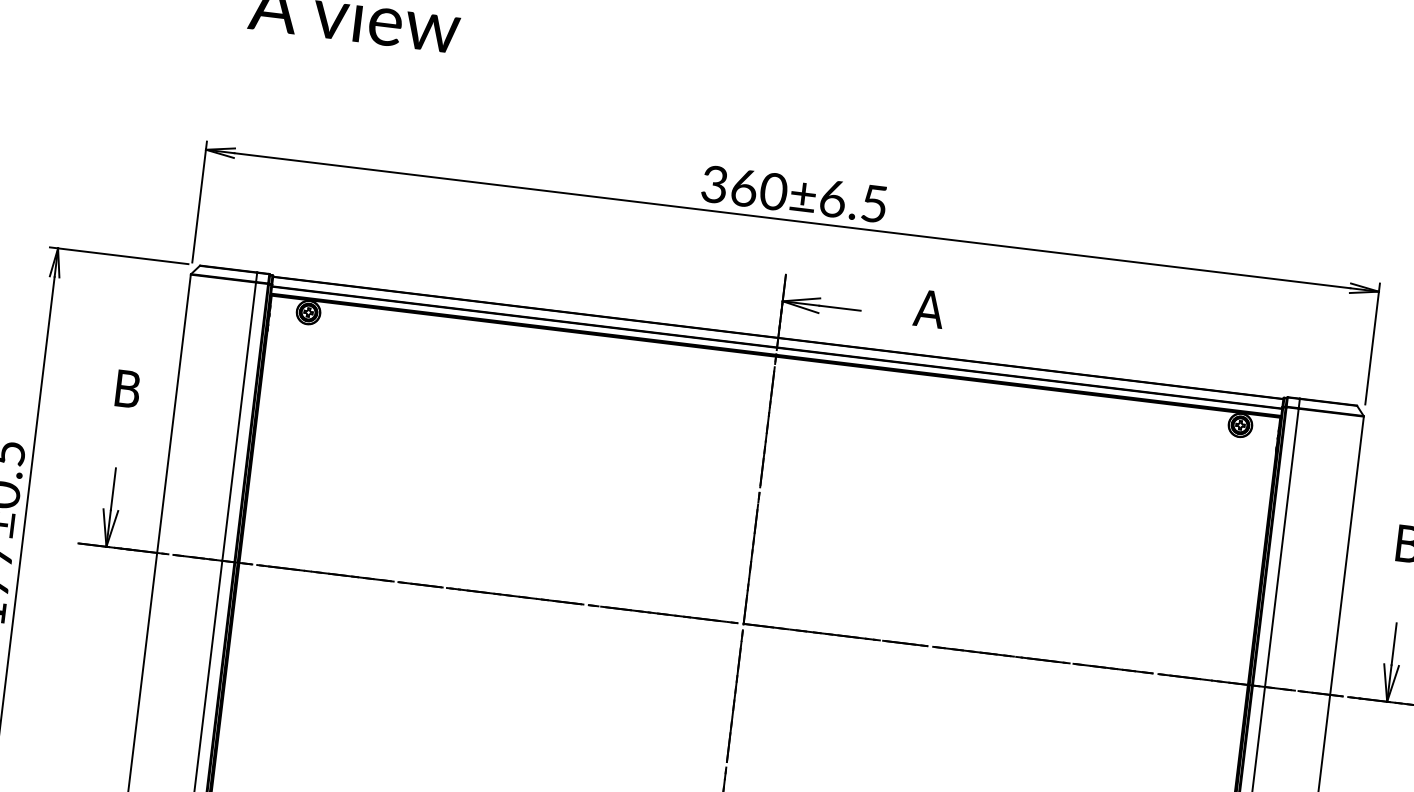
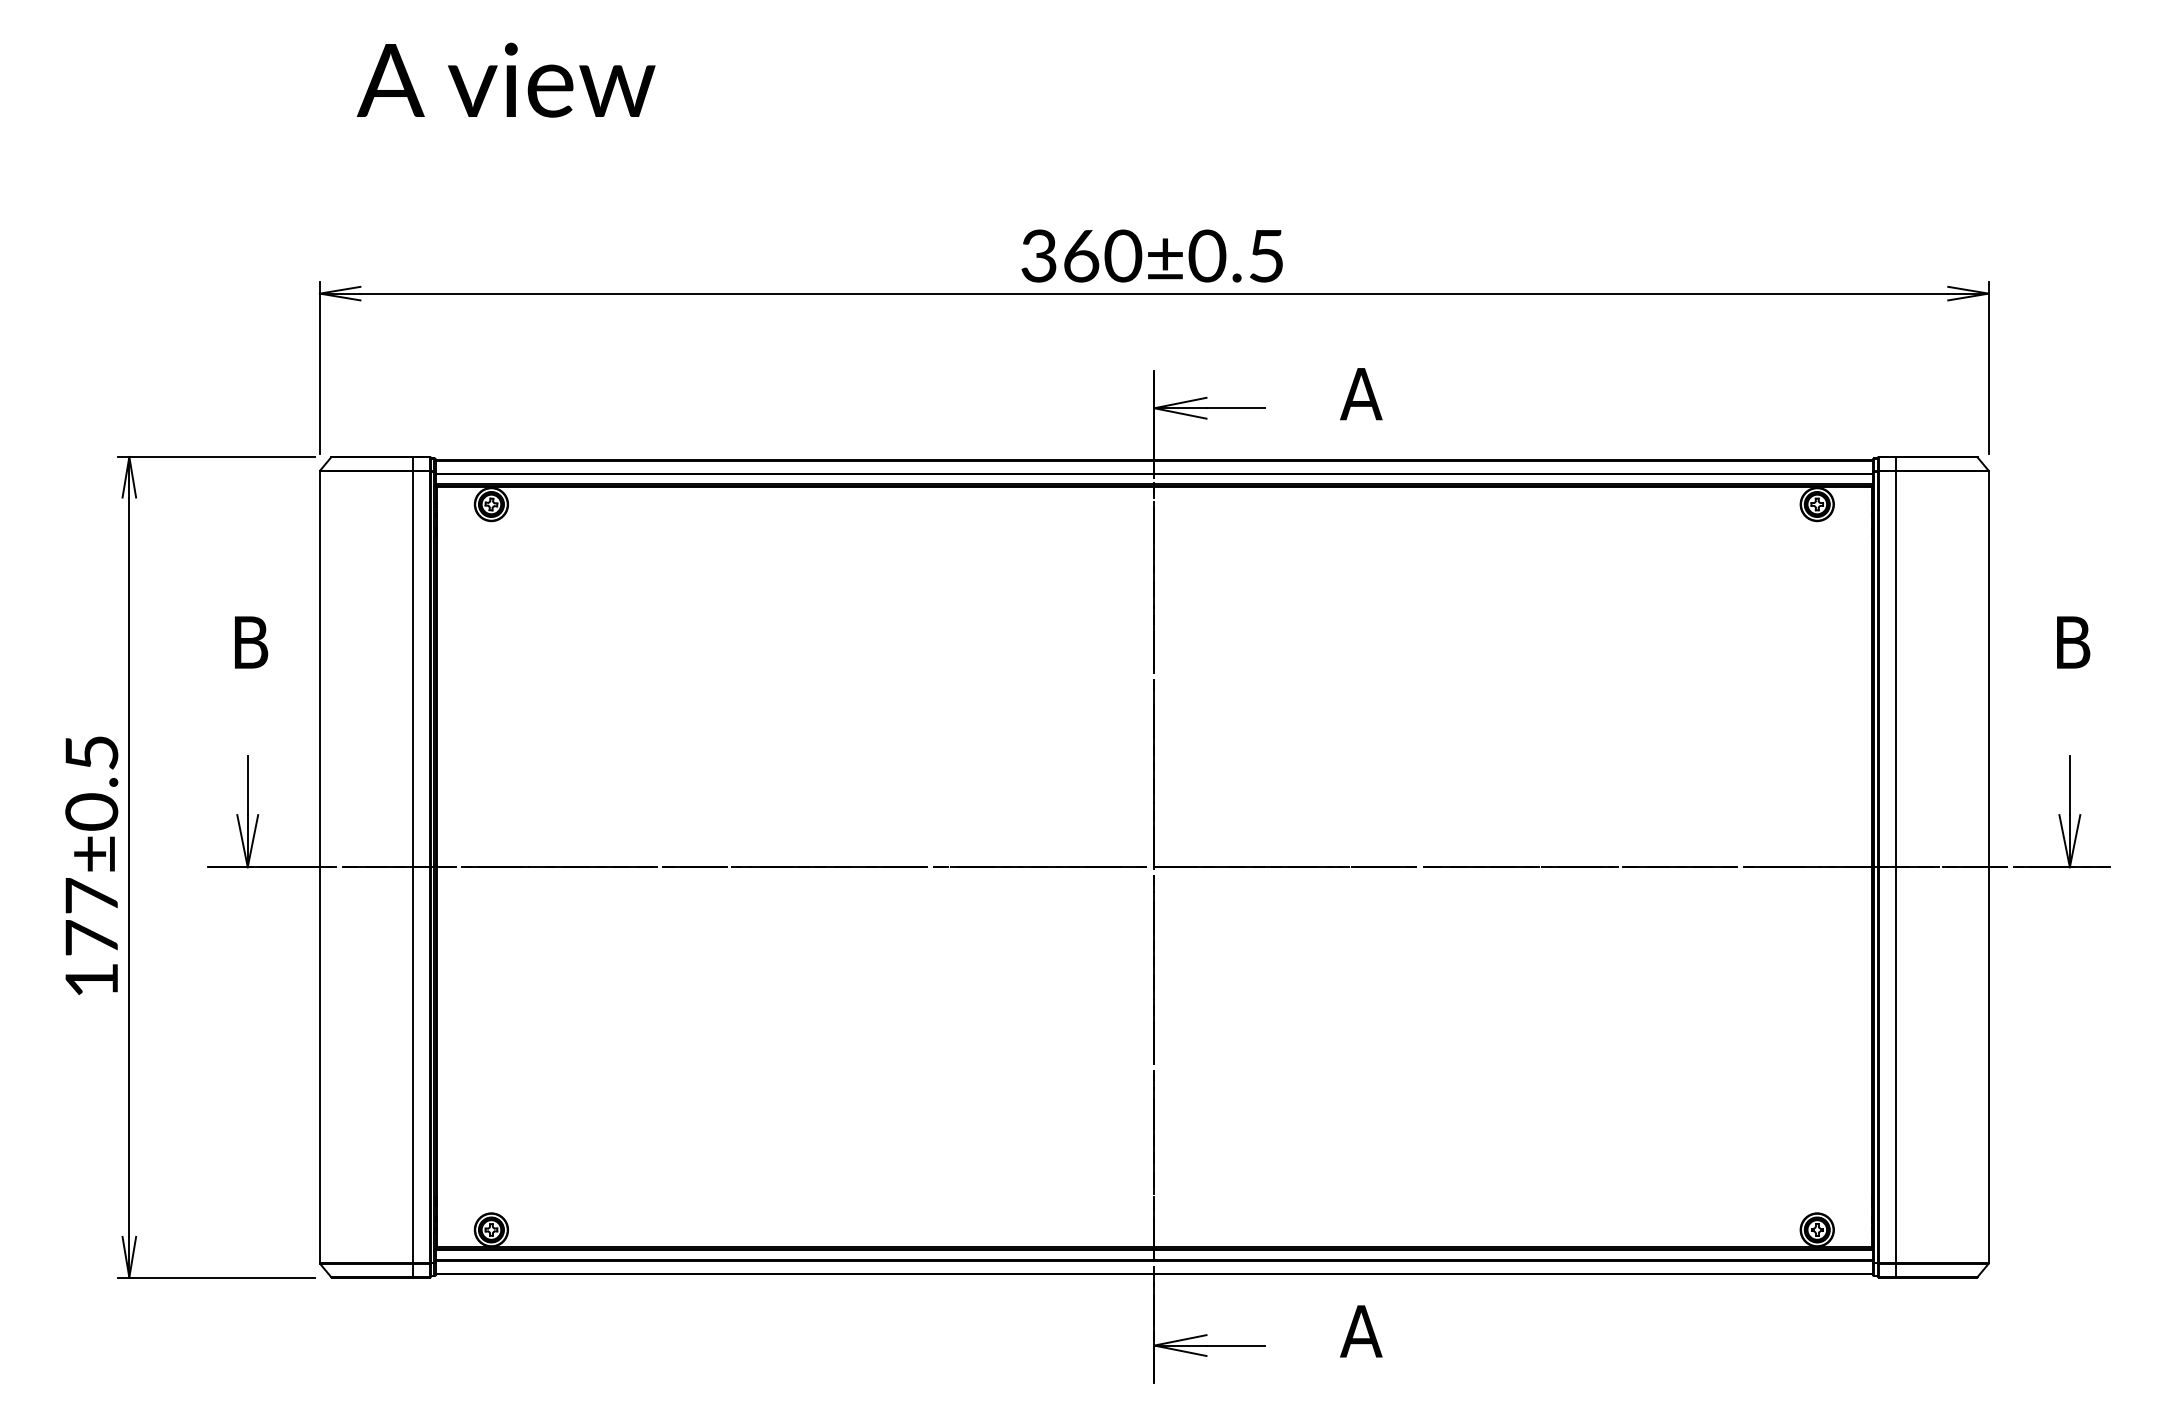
text: (833, 198) -> (1207, 255), 360±6.5 -> 360±0.5

